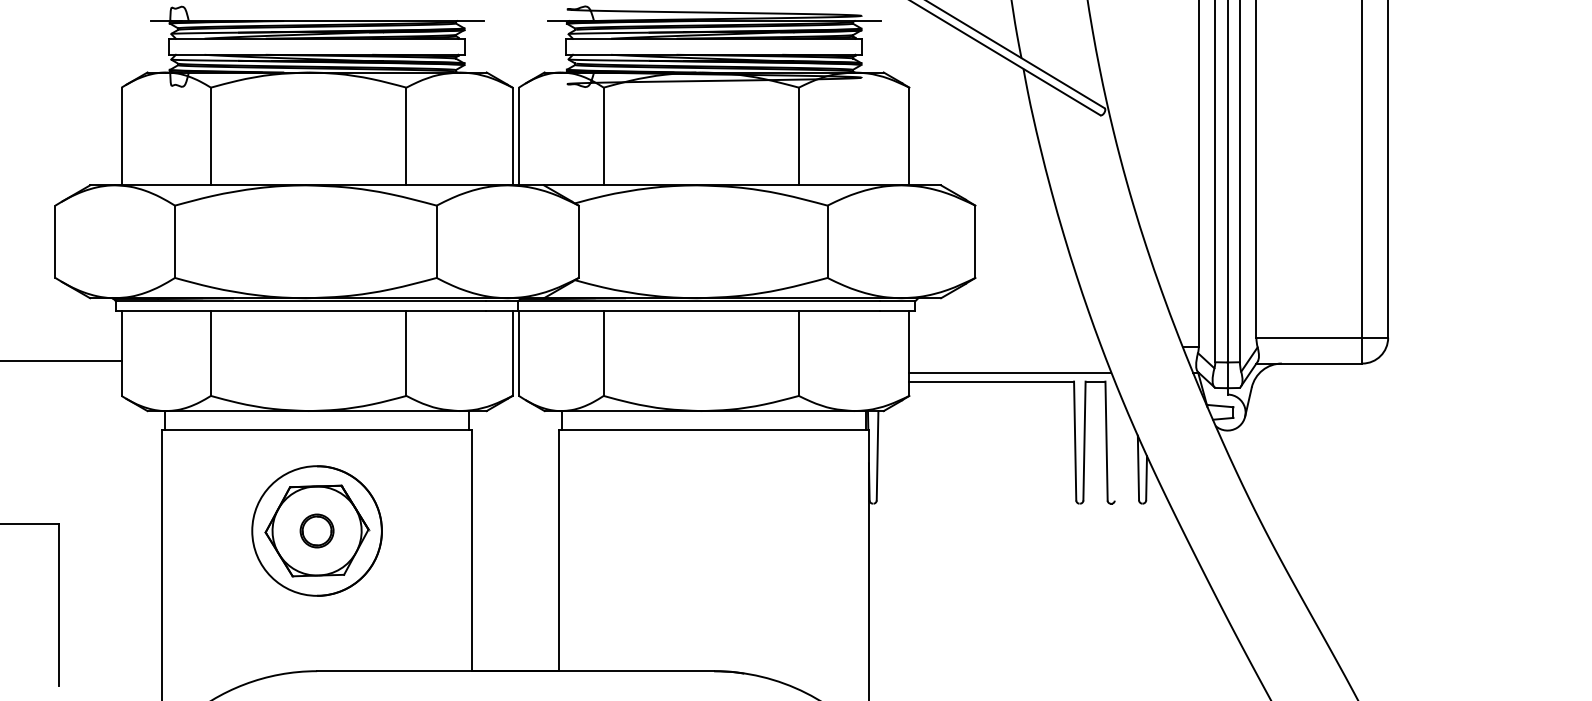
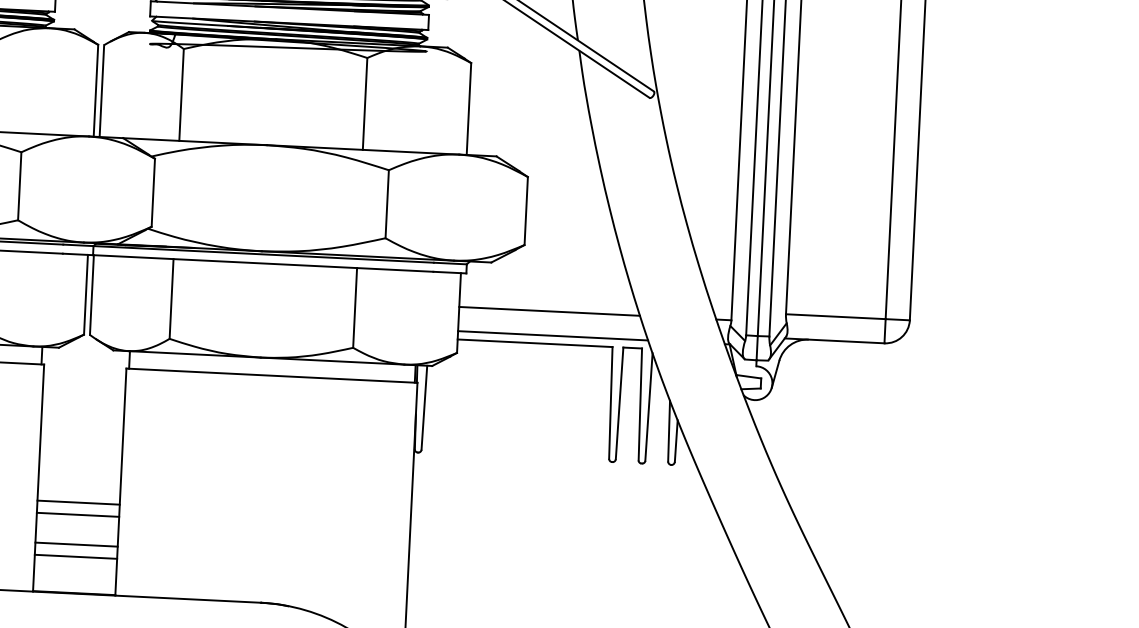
line: (1005, 347) -> (549, 311), added
line: (1115, 443) -> (648, 407), added
line: (515, 574) -> (78, 502), added
line: (515, 587) -> (77, 514), added
line: (515, 619) -> (76, 545), added
line: (515, 632) -> (75, 557), added

